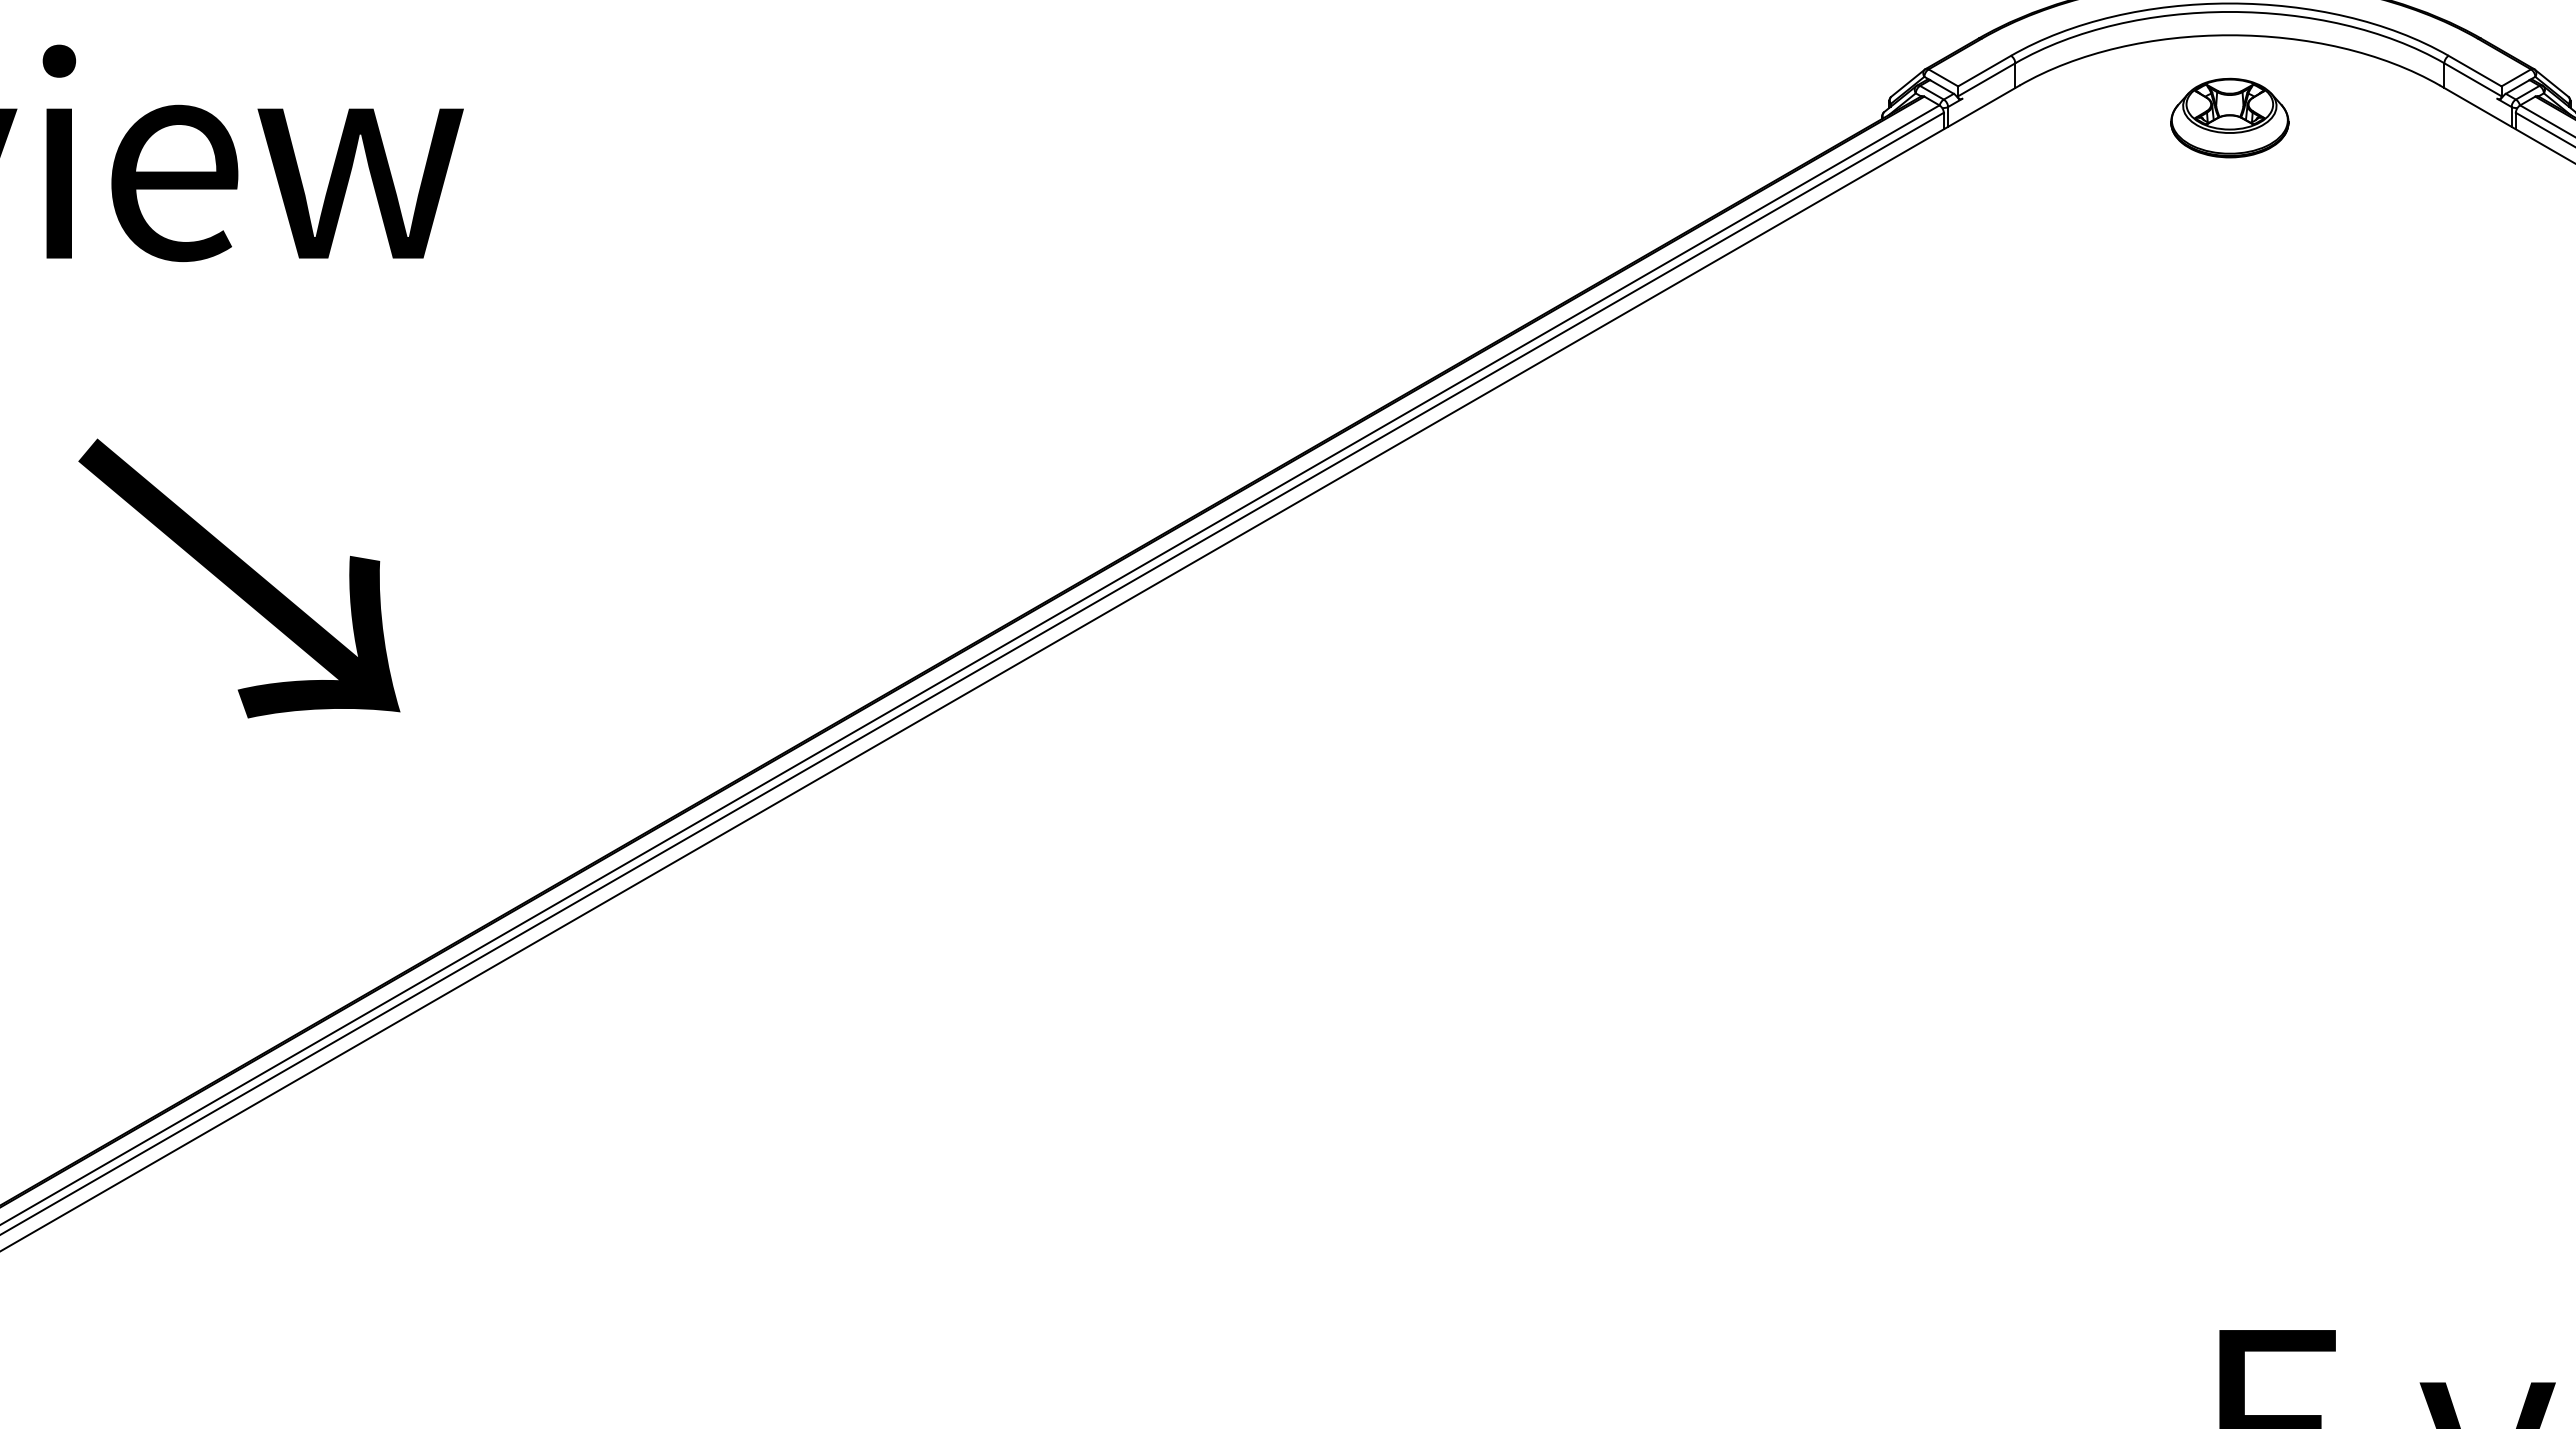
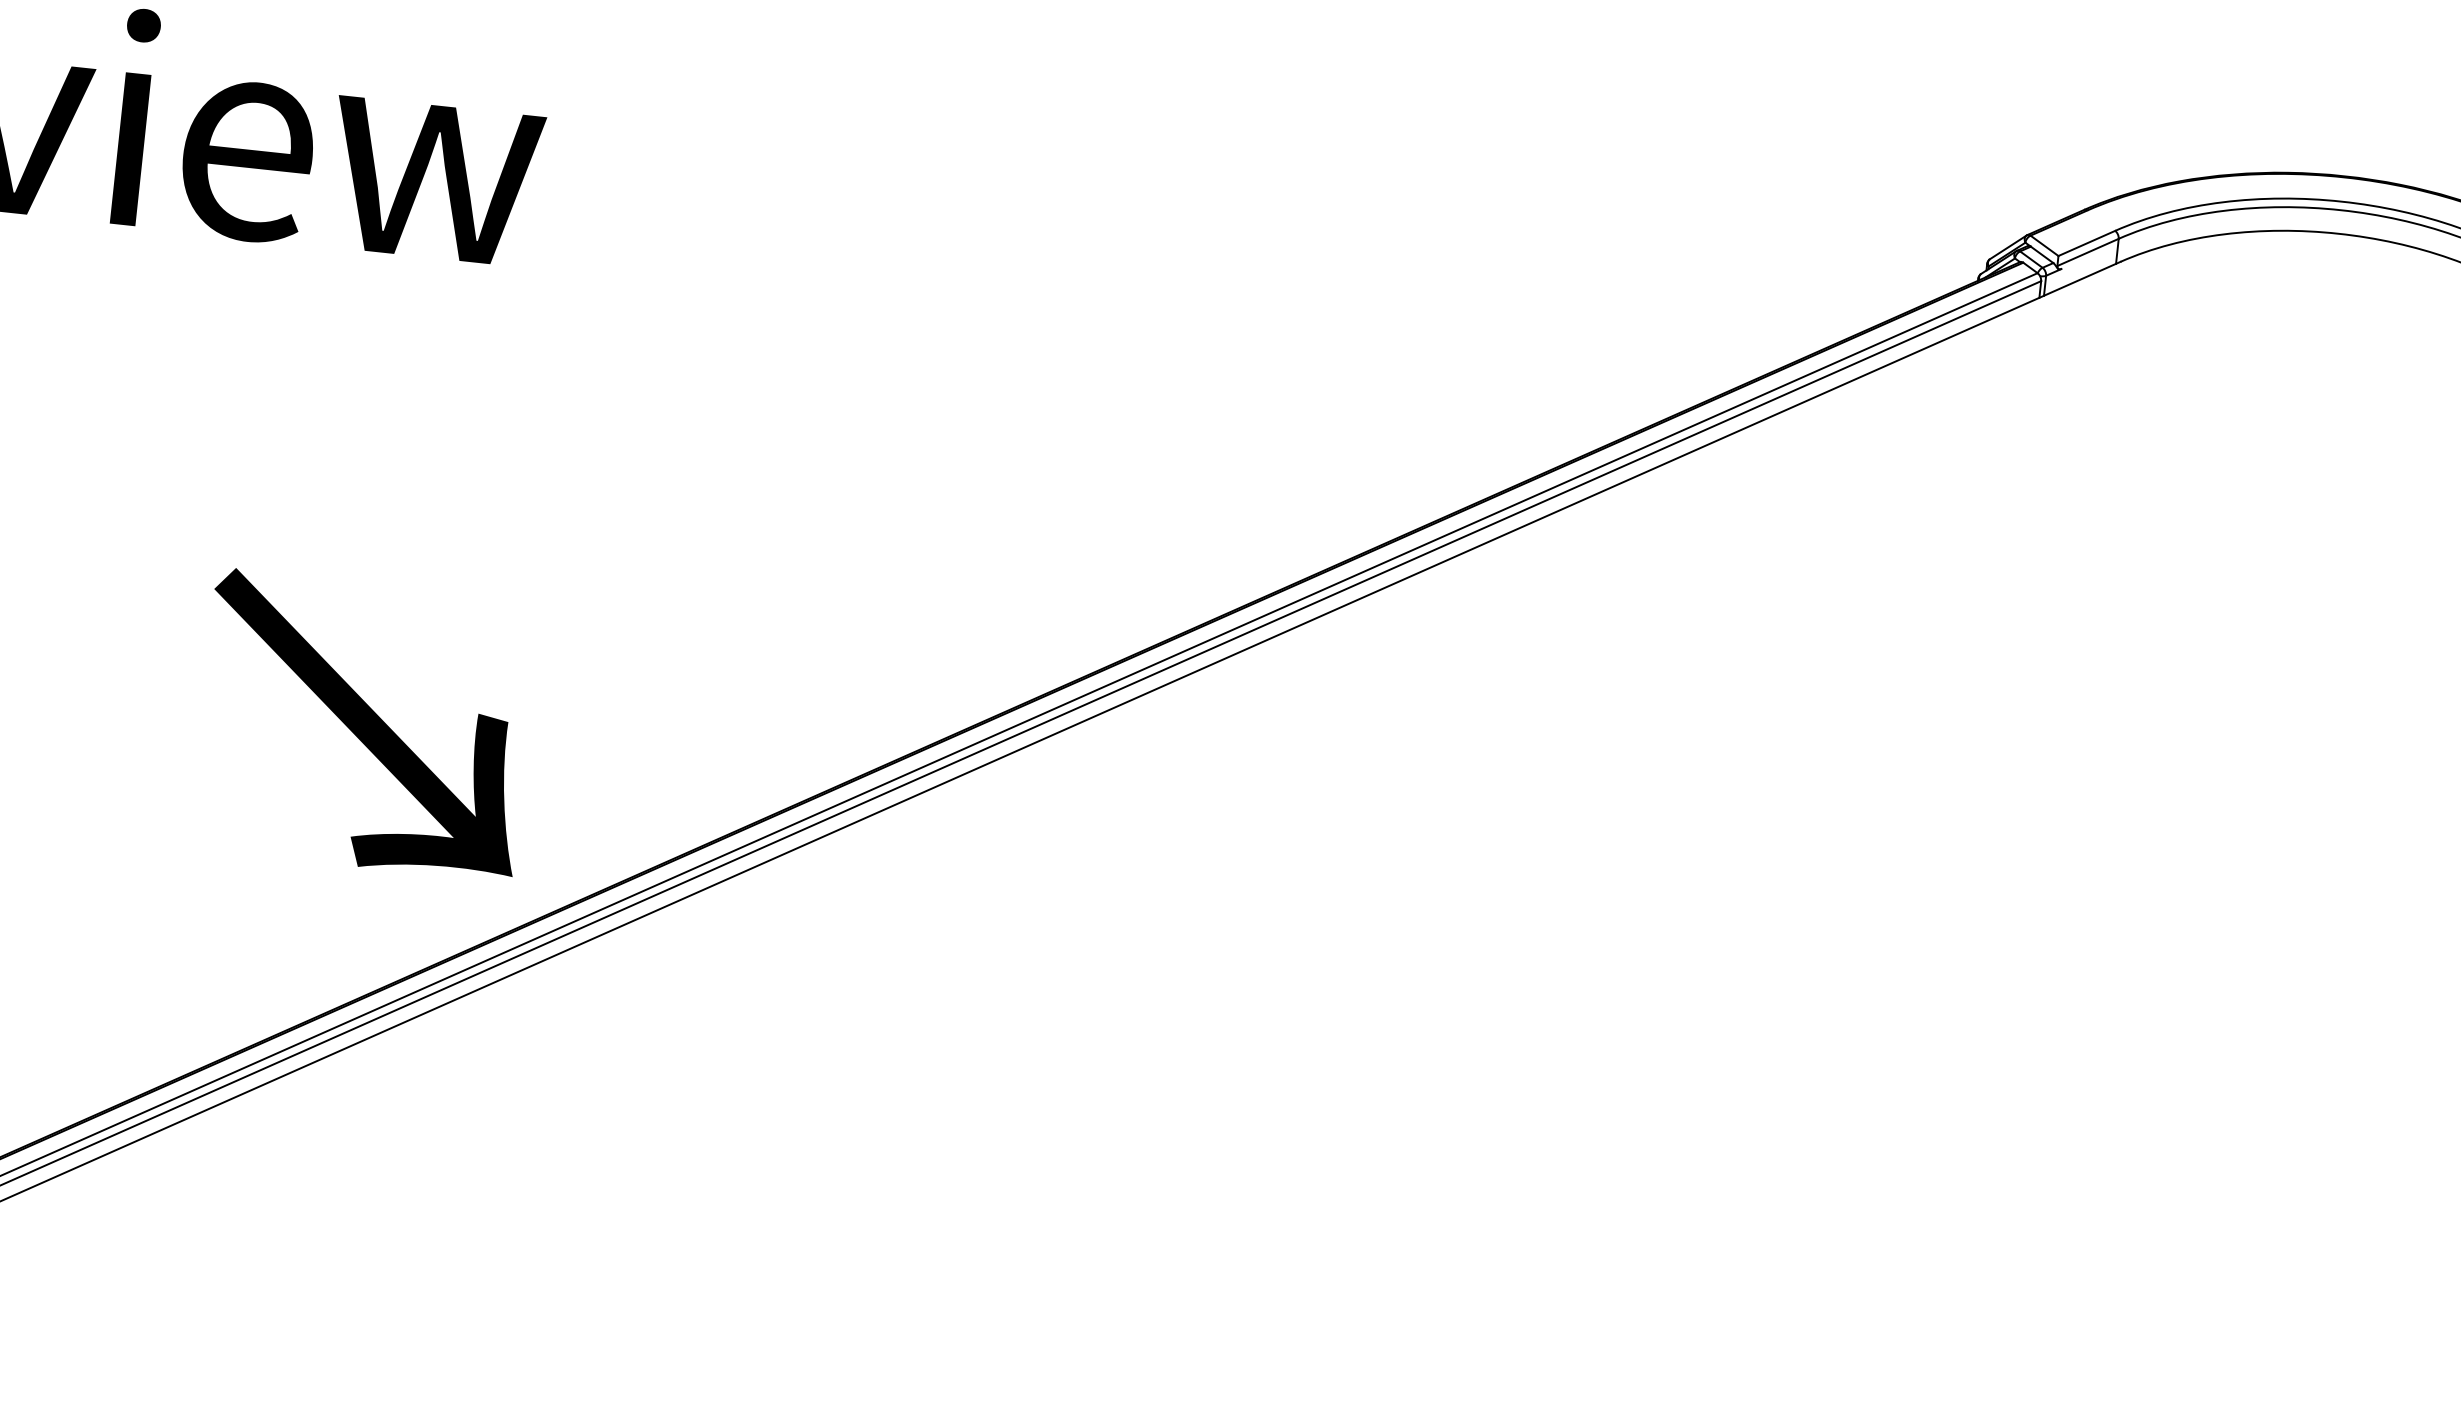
part: (2229, 117) -> (2329, 316), removed
text: (239, 578) -> (364, 724), moved

